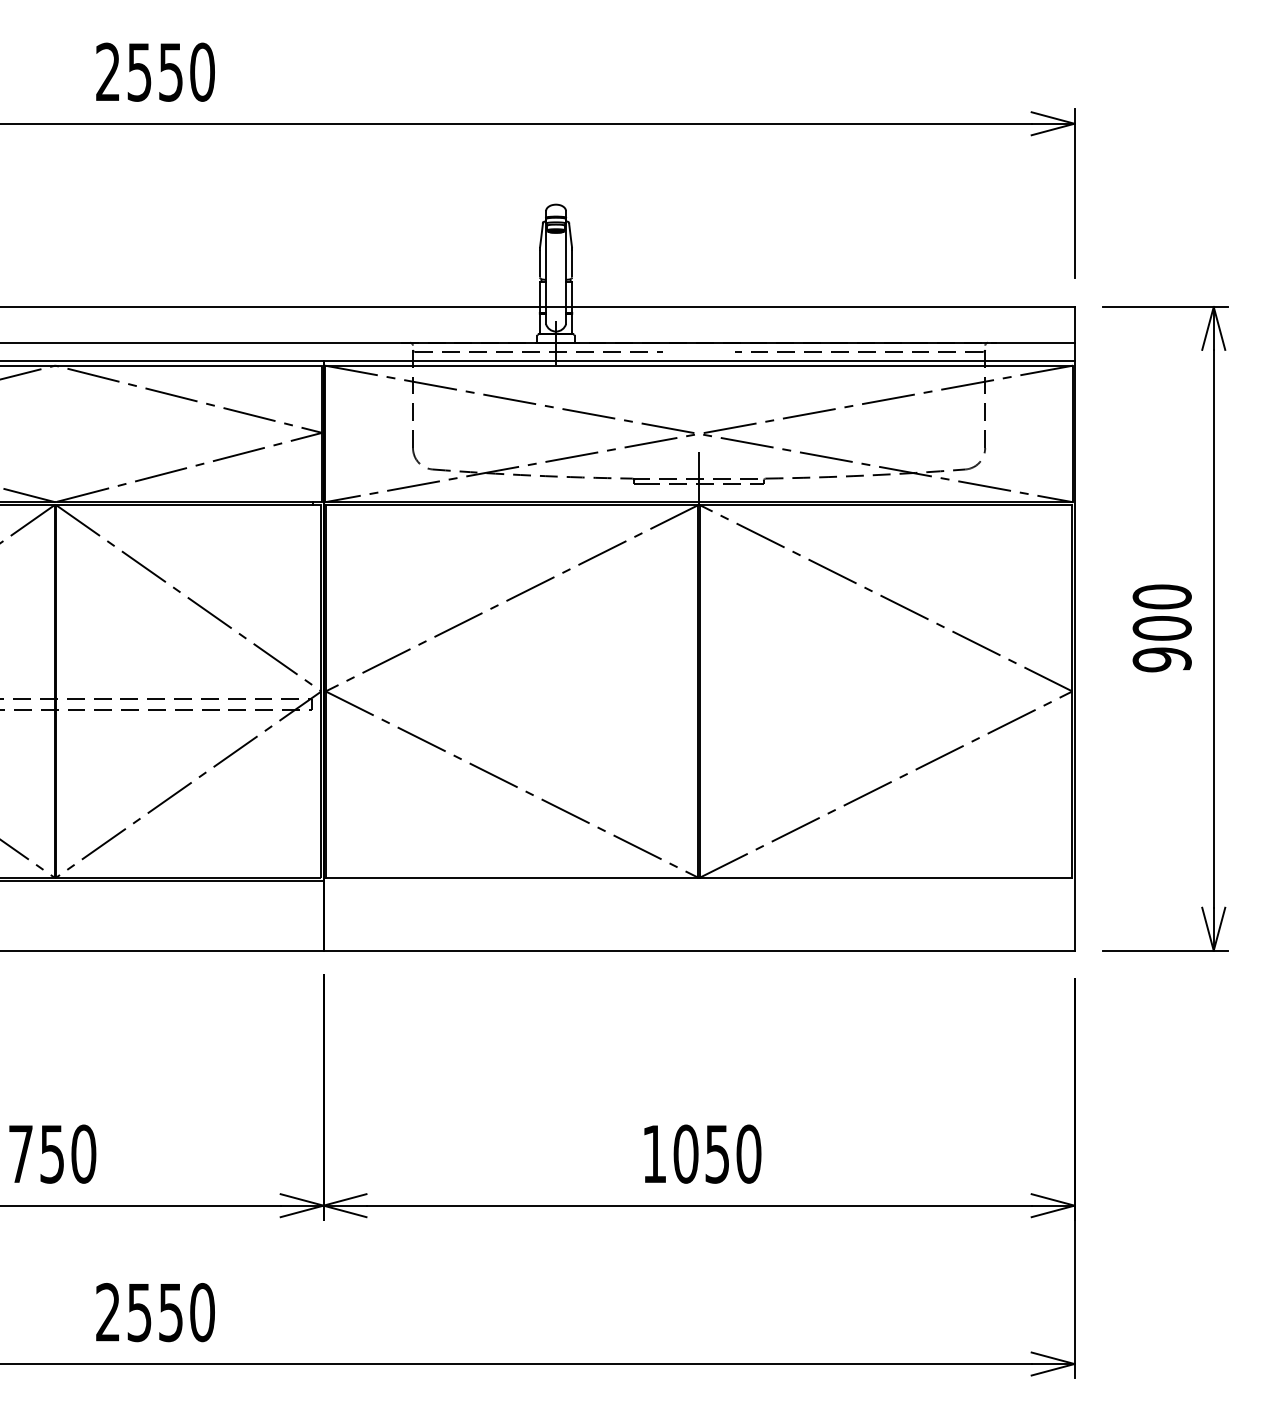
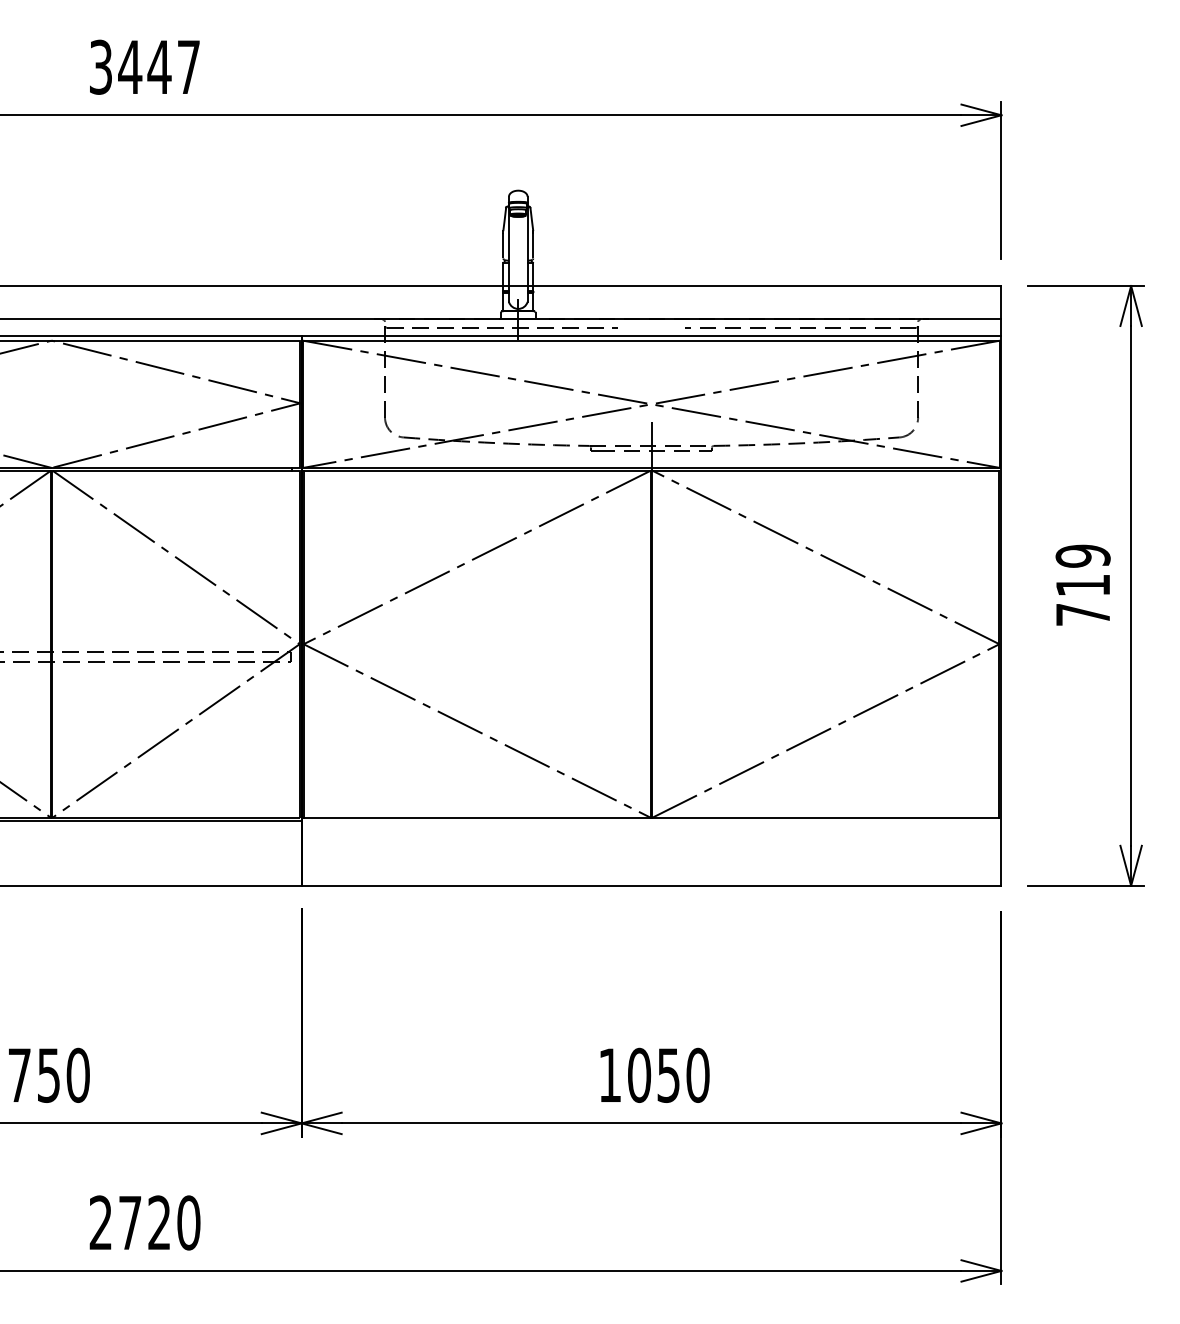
text: (154, 71) -> (144, 66), 2550 -> 3447
text: (1161, 628) -> (1082, 585), 900 -> 719
text: (154, 1312) -> (144, 1222), 2550 -> 2720

